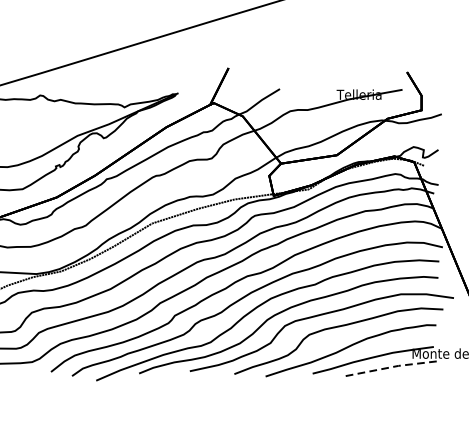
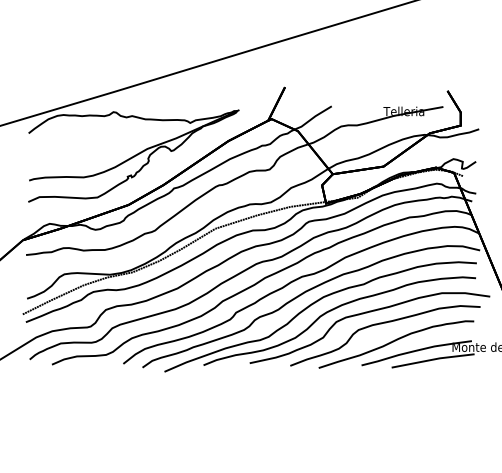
line: (392, 367) -> (434, 359), dashed -> solid

